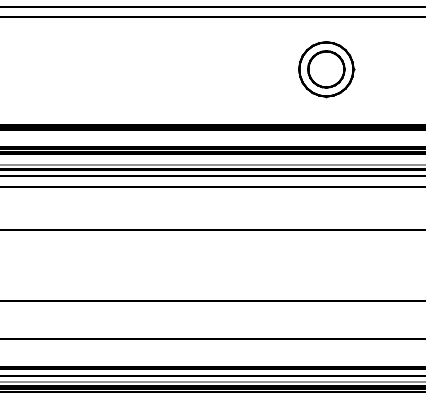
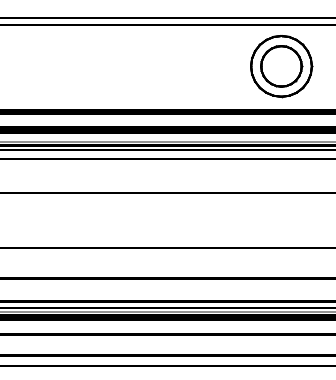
part: (326, 69) -> (281, 66), size x1.43

